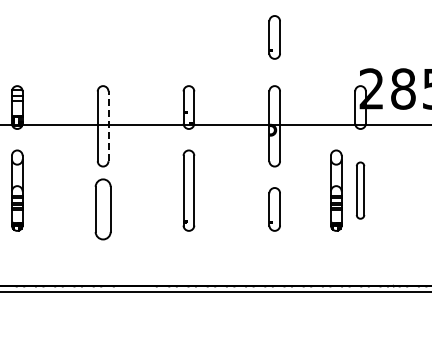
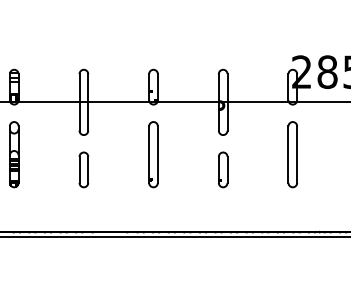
part: (274, 37) -> (222, 30), removed
line: (108, 126) -> (88, 102), dashed -> solid
part: (336, 190) -> (273, 154), removed
part: (360, 190) -> (292, 154), size x1.43
part: (102, 209) -> (83, 169), size x0.71

